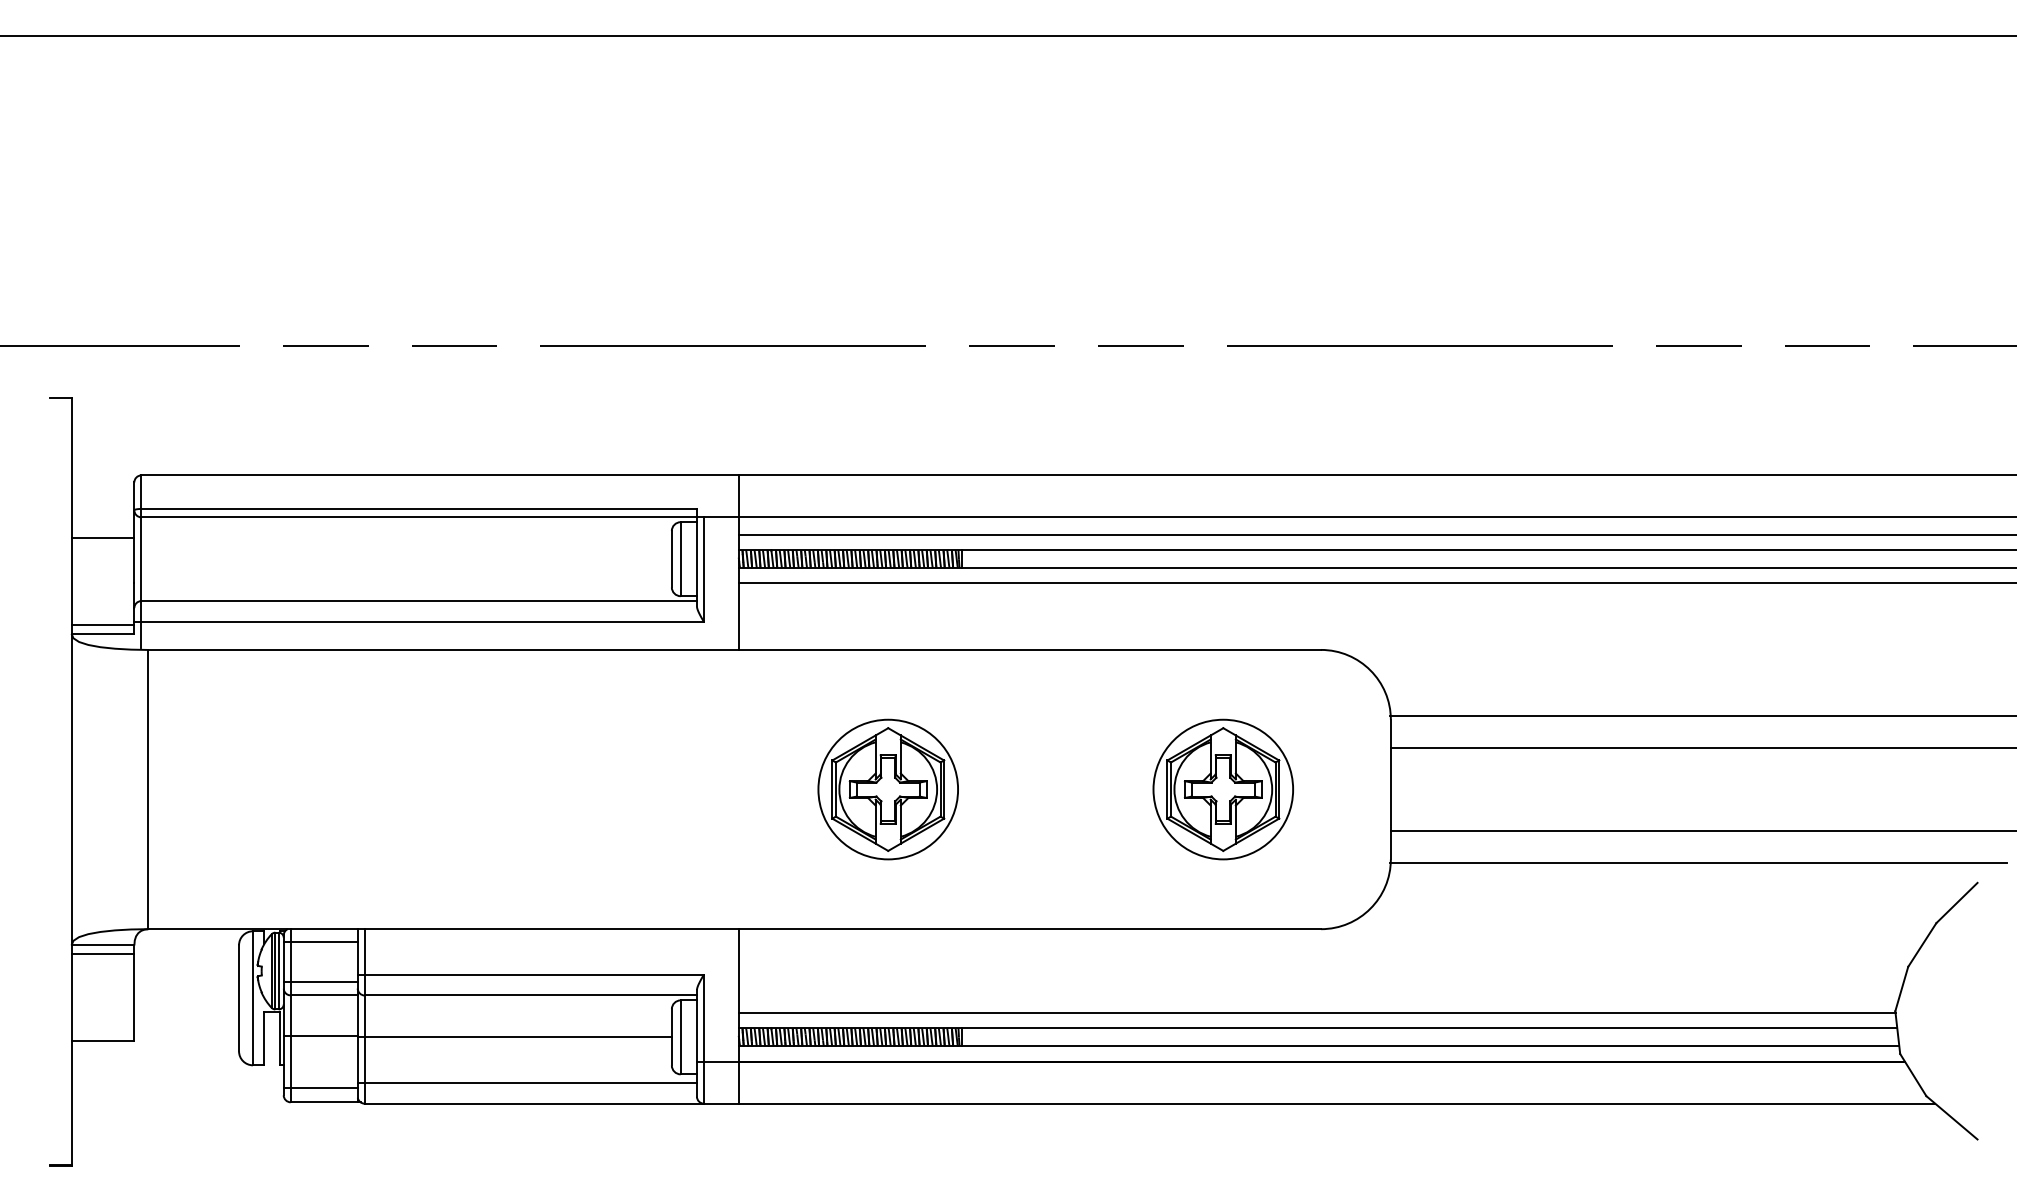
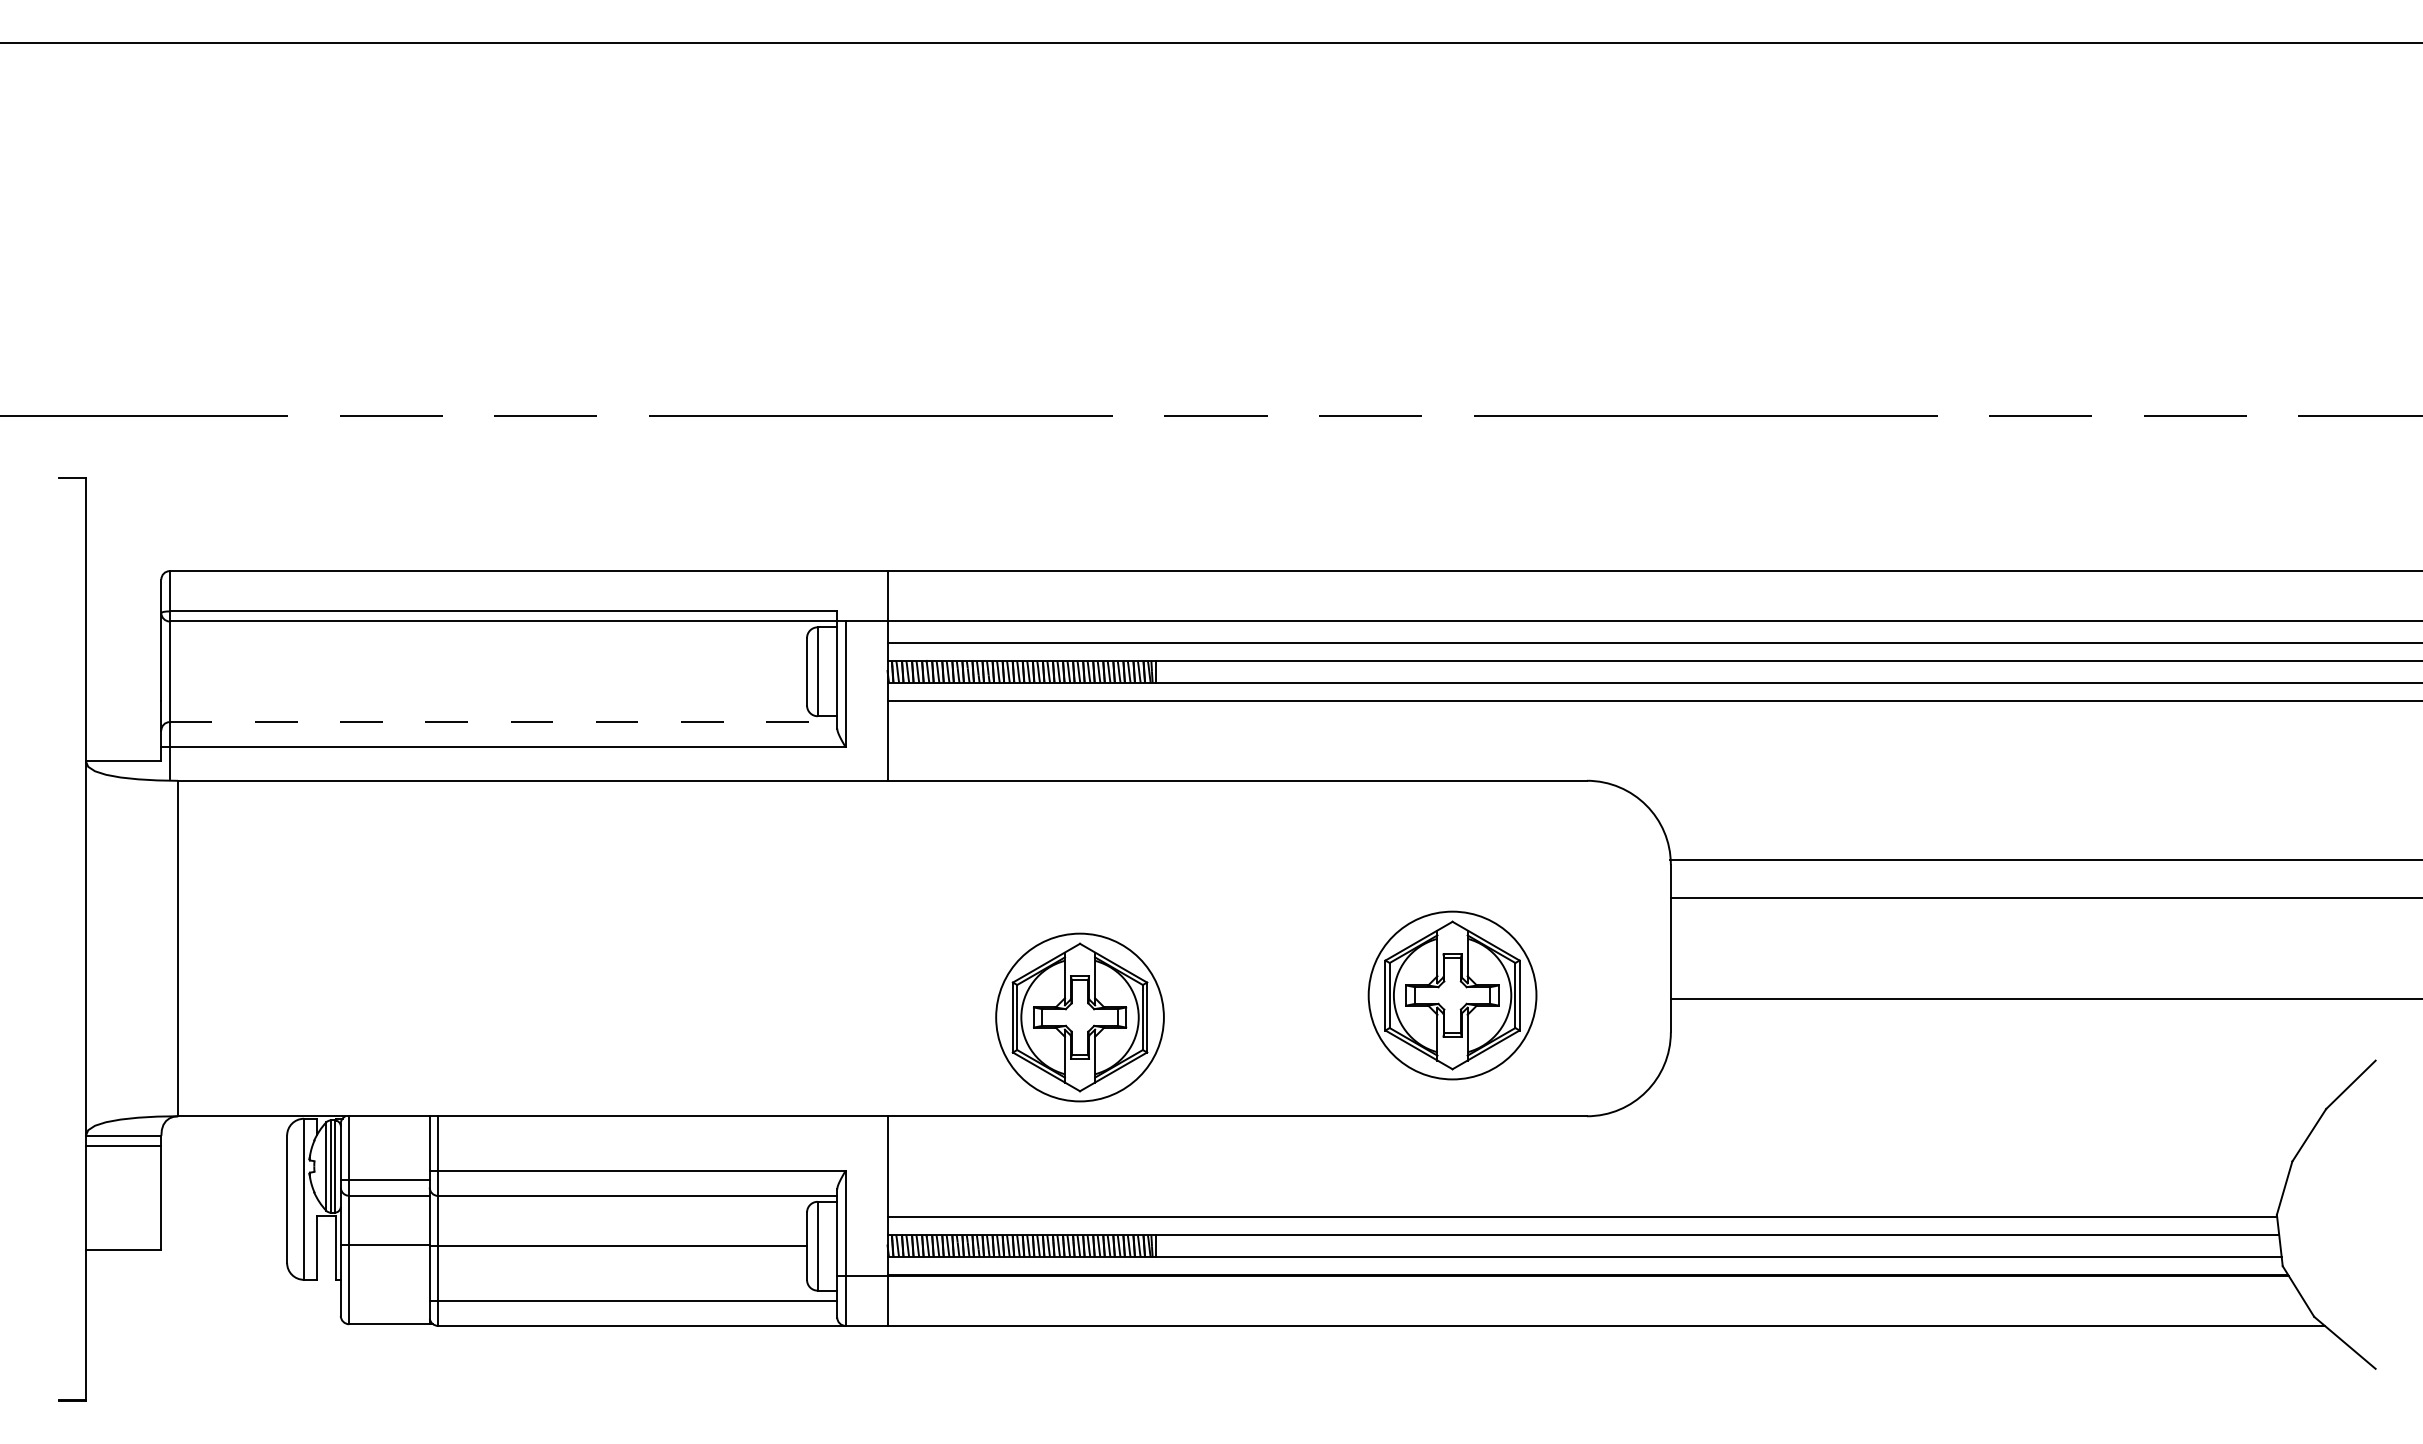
line: (102, 538) -> (123, 646), removed
line: (419, 601) -> (503, 722), solid -> dashed
line: (102, 625) -> (123, 751), removed
part: (887, 789) -> (1079, 1017), moved
part: (1223, 789) -> (1452, 995), moved
line: (1698, 862) -> (2040, 1036), removed
line: (320, 942) -> (384, 1132), removed
line: (320, 1088) -> (384, 1307), removed

